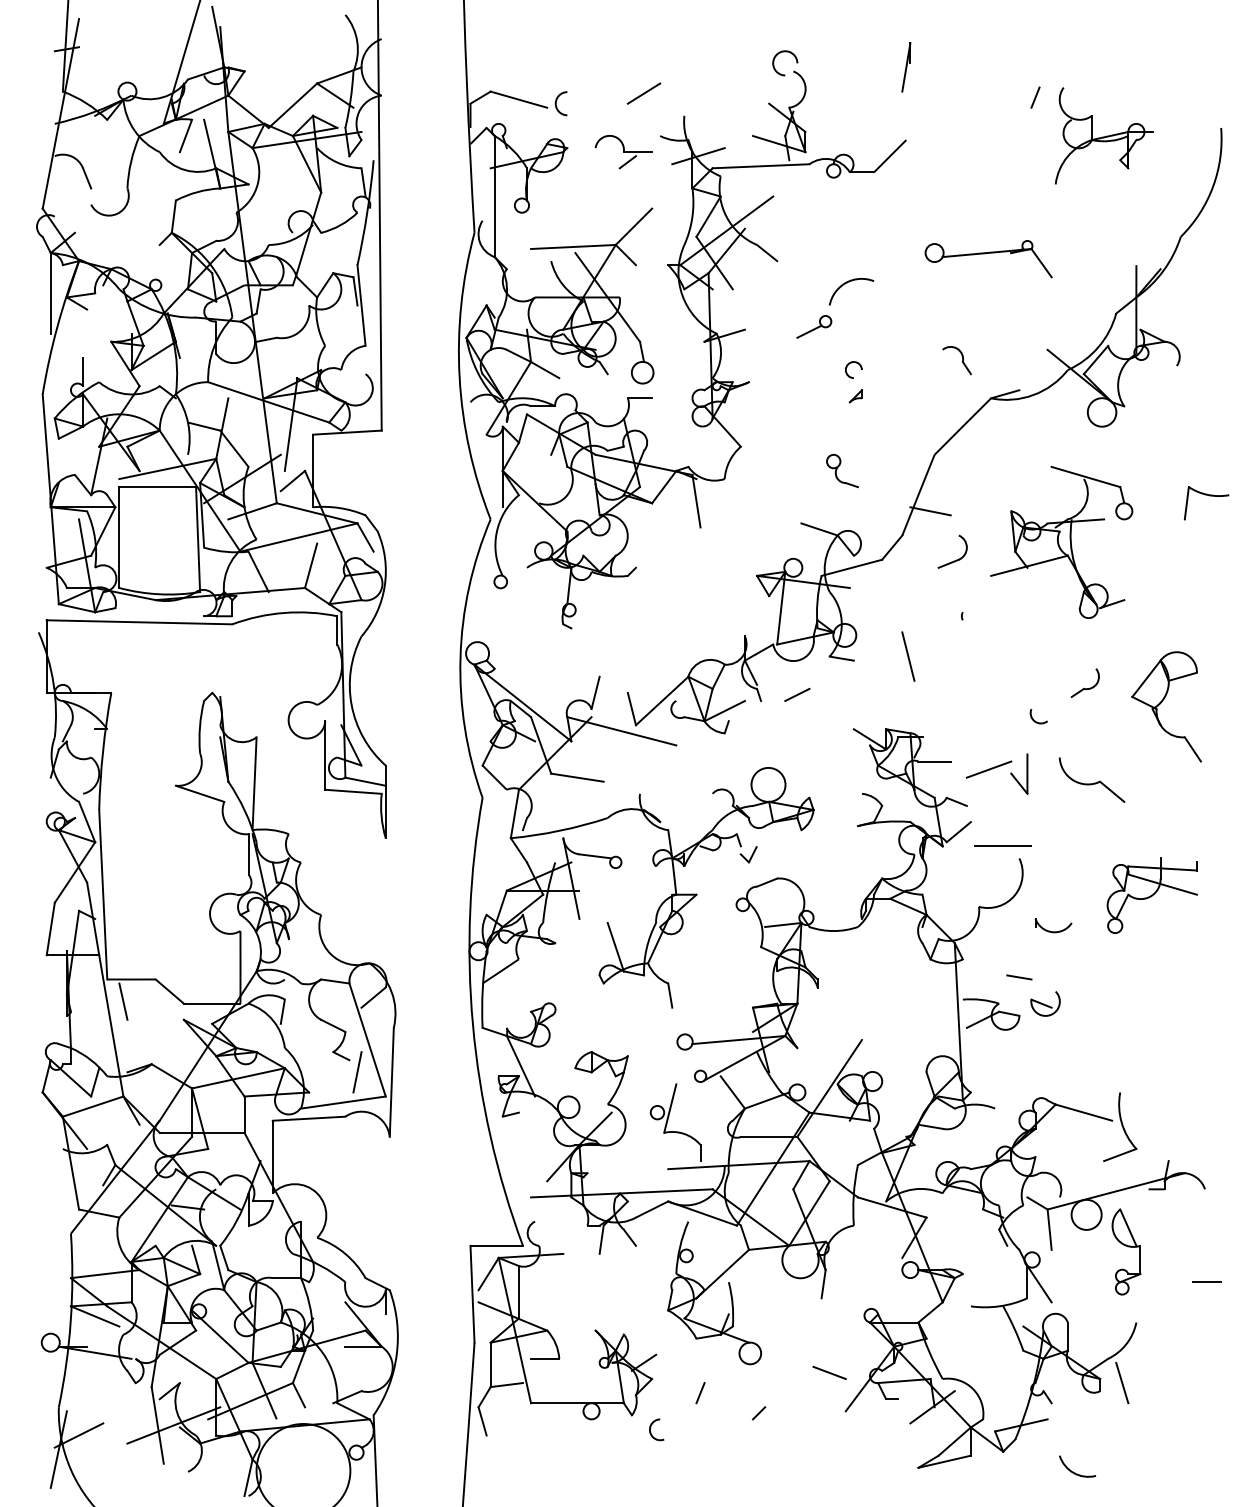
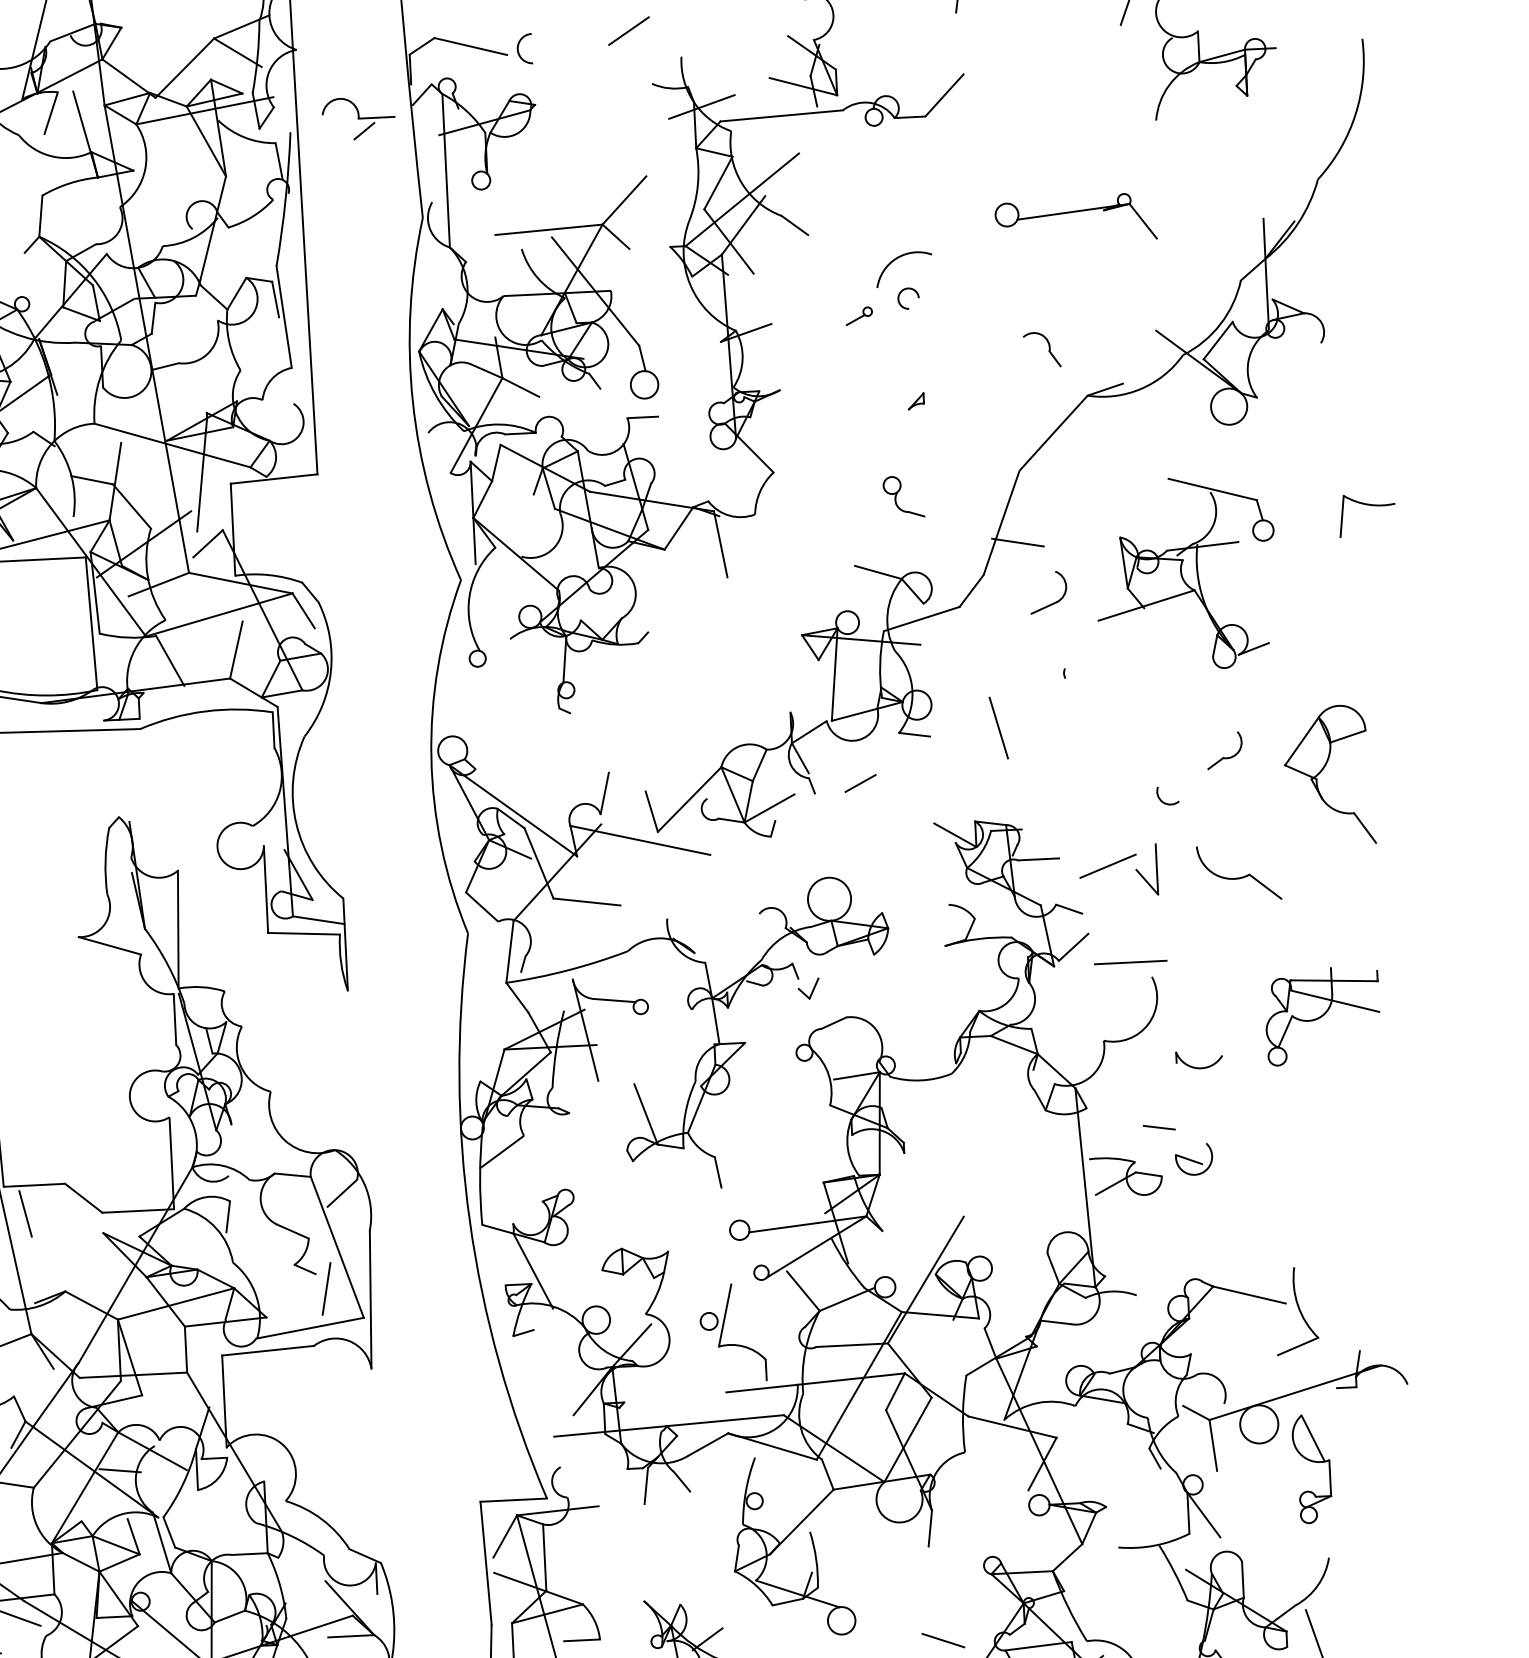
part: (623, 152) -> (358, 119), moved
part: (814, 326) -> (859, 315), size x0.6
arc: (851, 363) -> (905, 290), moved
line: (1206, 1282) -> (1415, 1502), removed

